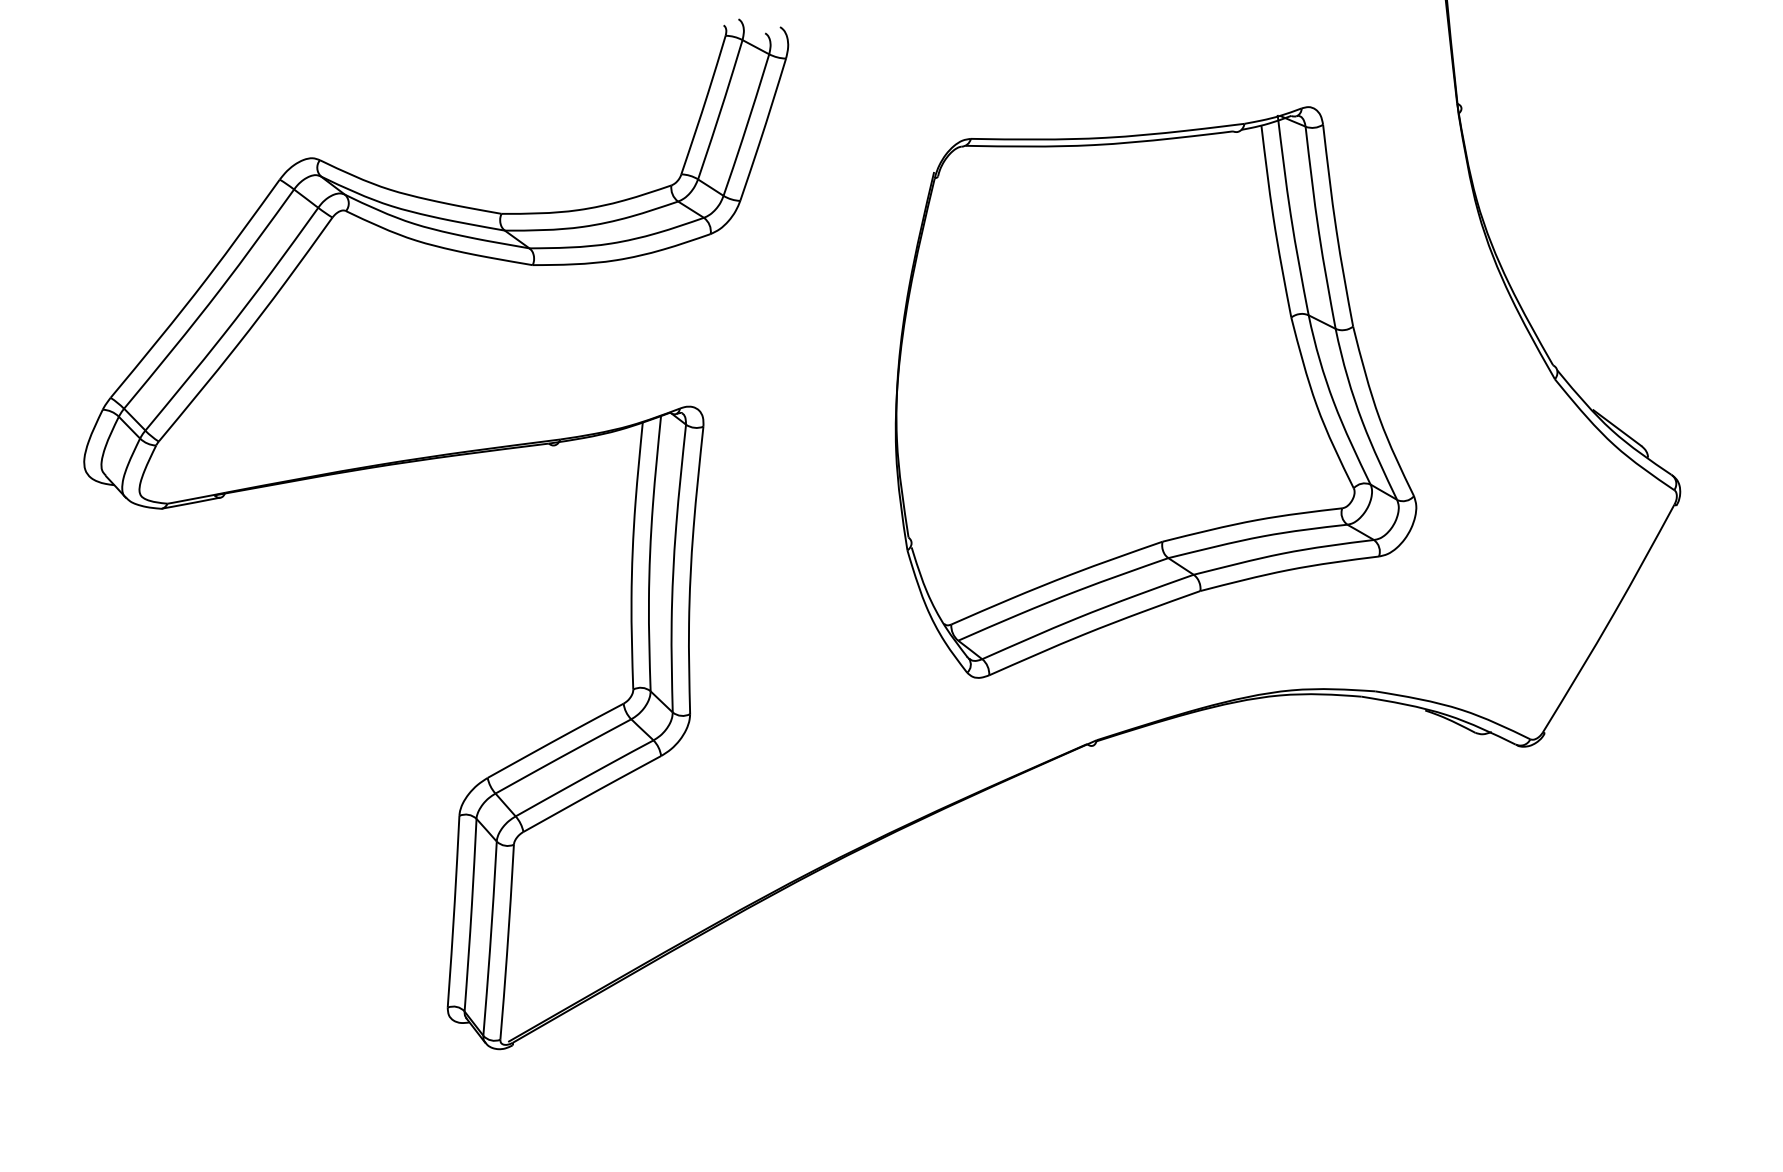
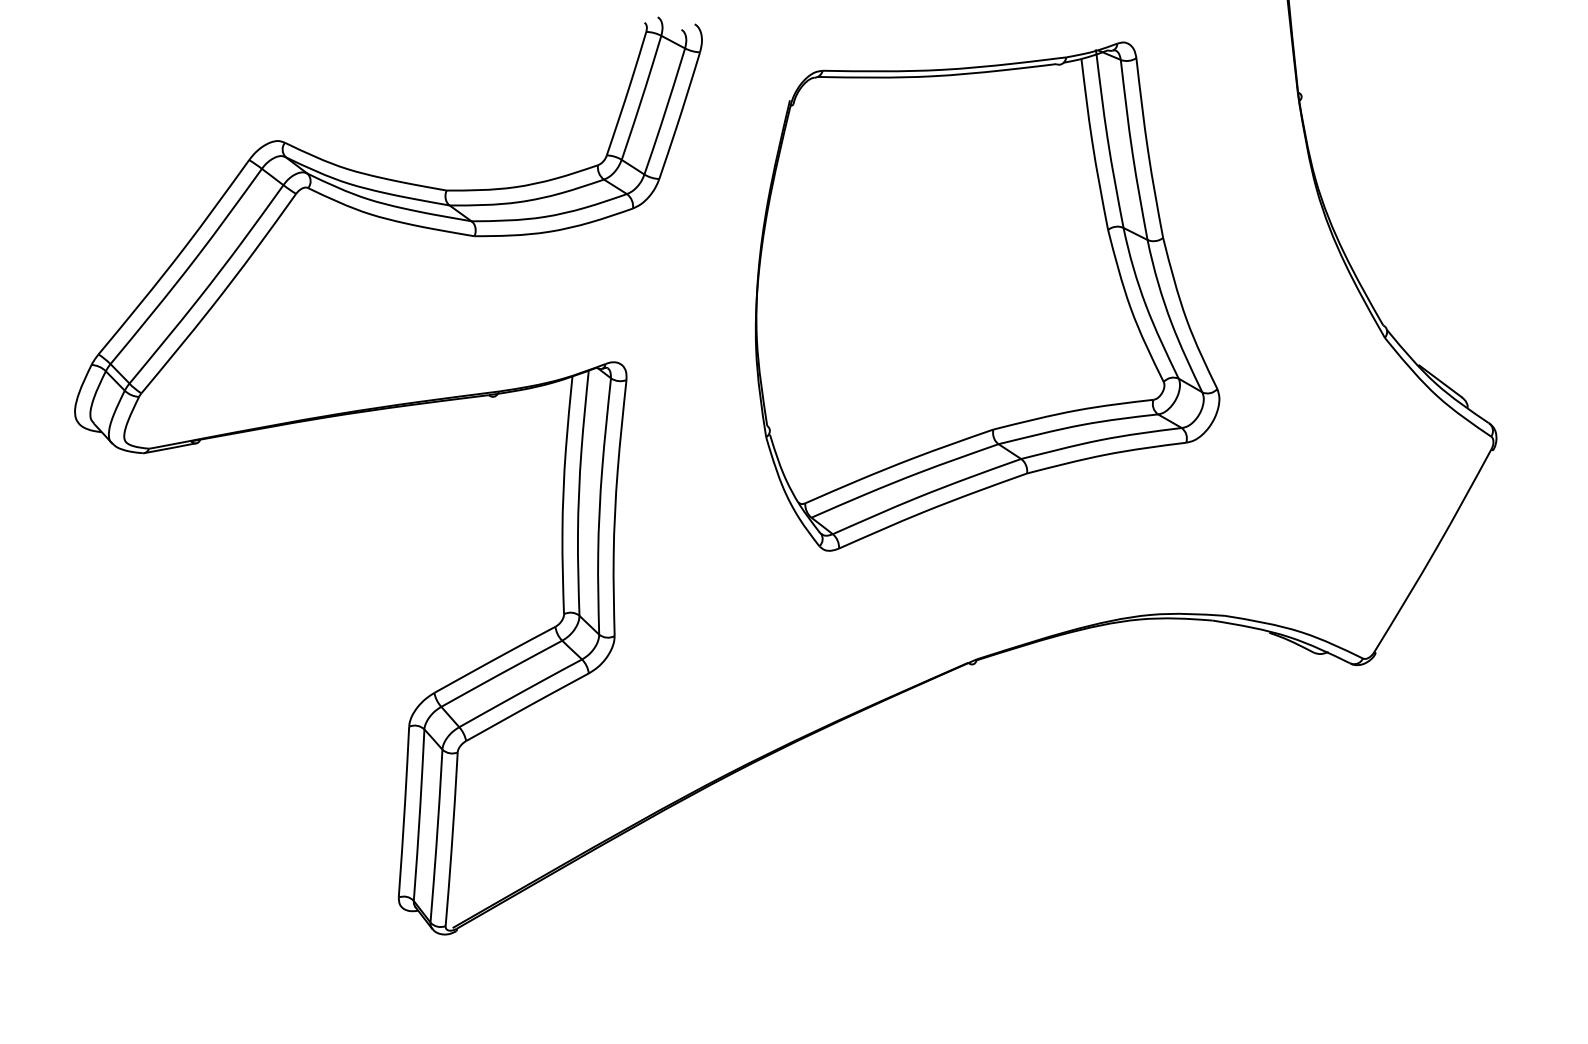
part: (1155, 392) -> (987, 296), moved

